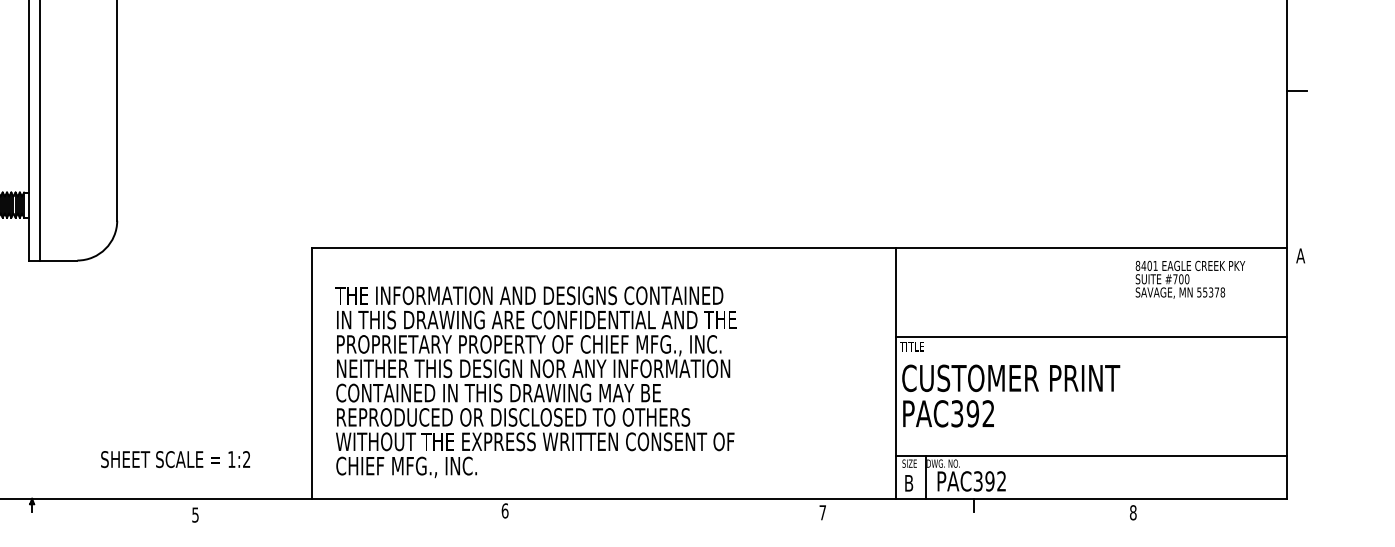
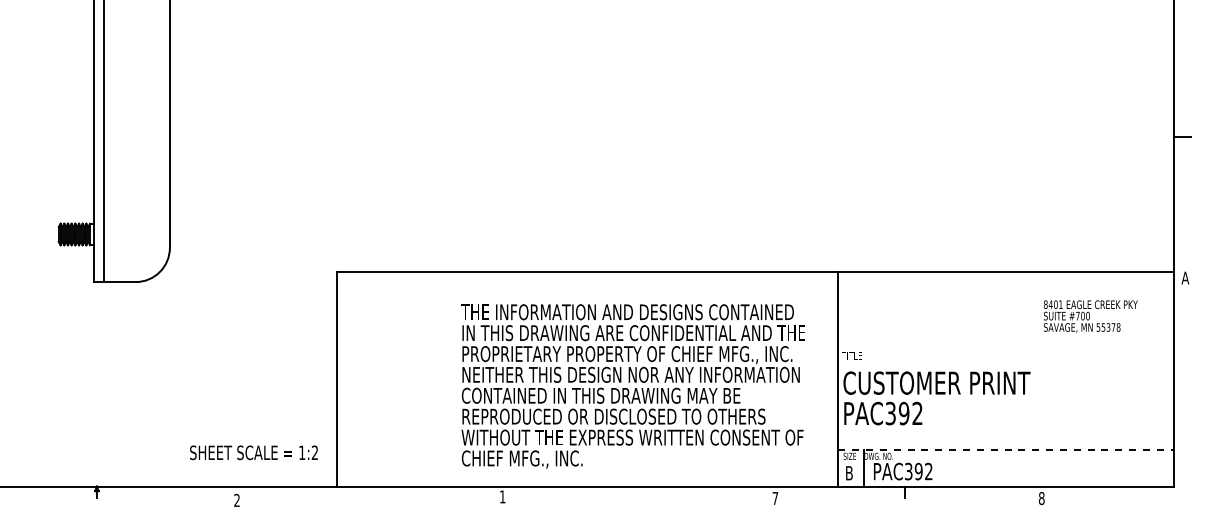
text: (1190, 279) -> (1090, 316), moved
line: (1092, 336) -> (1006, 347), removed
text: (535, 382) -> (632, 386), moved
line: (1092, 456) -> (1006, 450), solid -> dashed
text: (175, 459) -> (253, 452), moved
text: (504, 510) -> (502, 496), 6 -> 1
text: (194, 515) -> (236, 500), 5 -> 2

